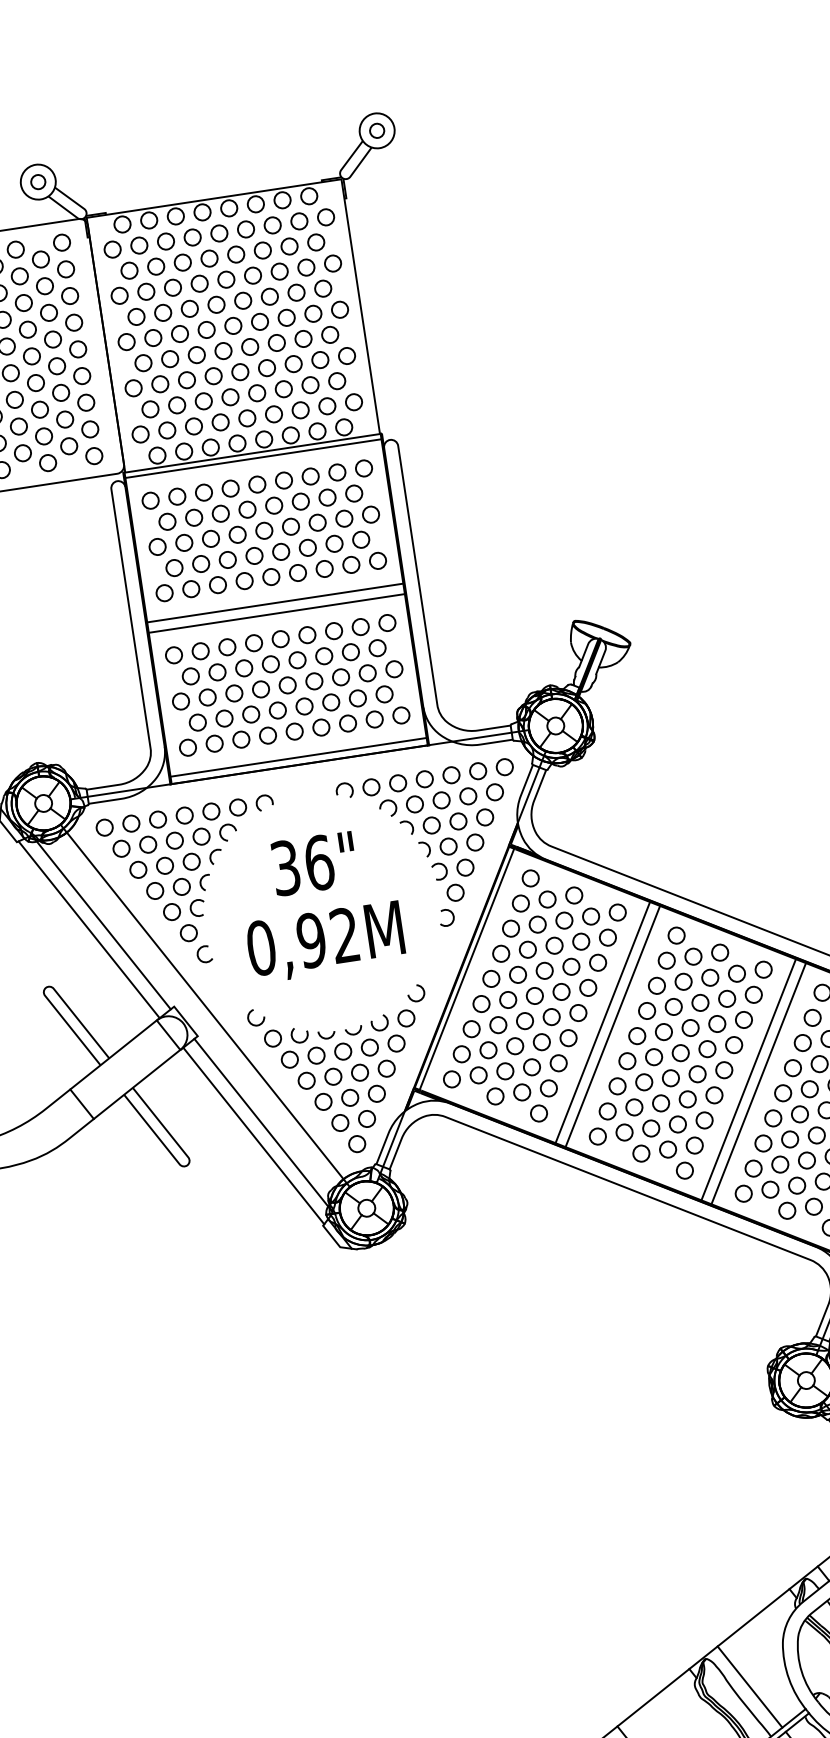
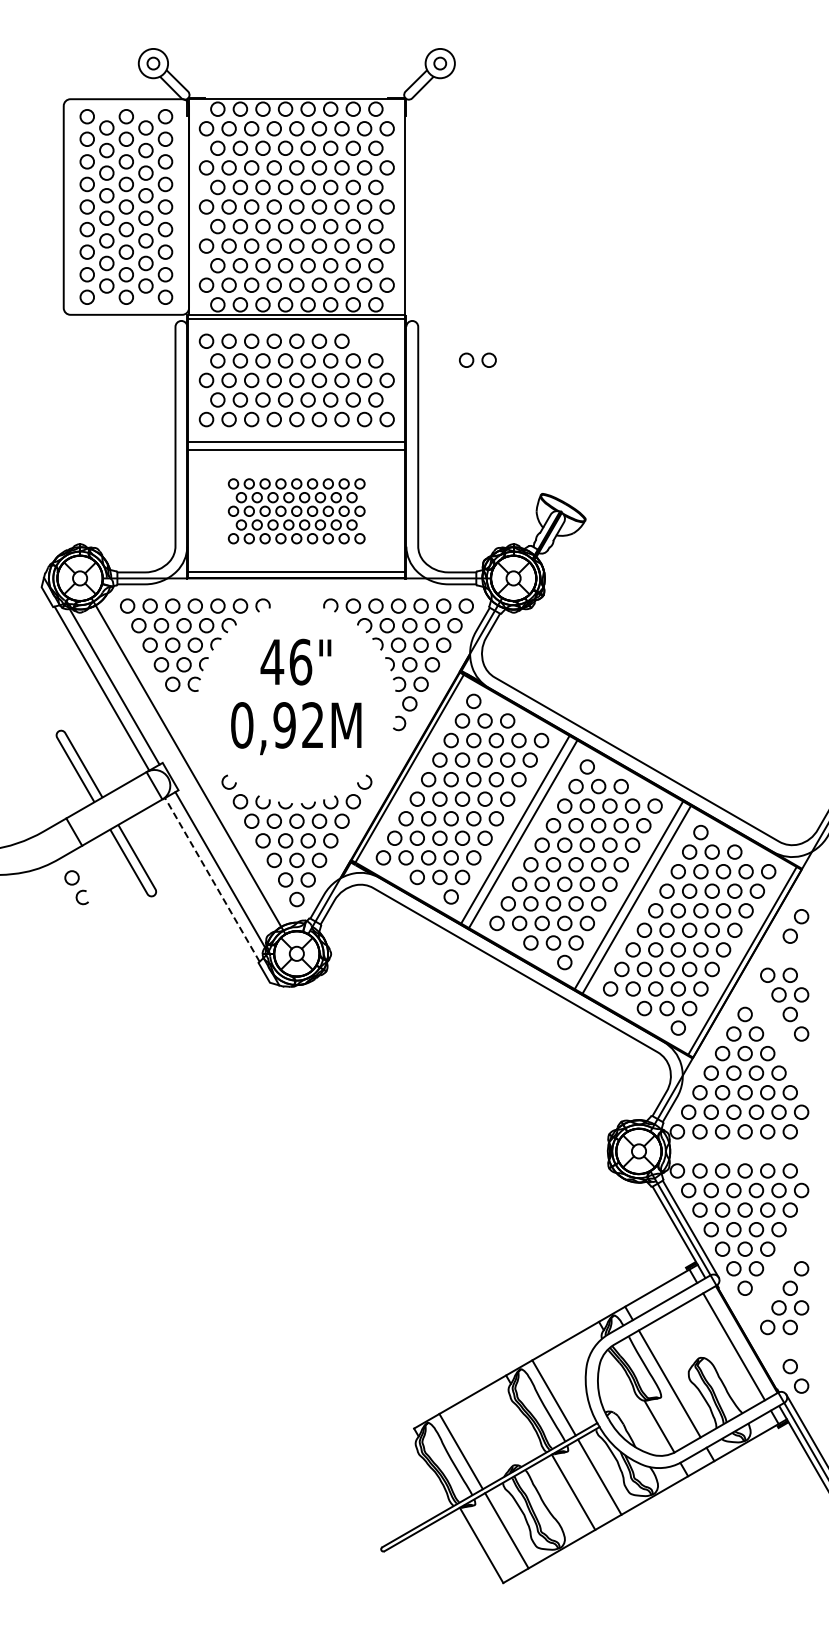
part: (350, 469) -> (477, 359), moved
part: (287, 685) -> (296, 511), size x0.7
text: (285, 867) -> (272, 661), 36" -> 46"
part: (195, 943) -> (76, 887), moved
line: (253, 1135) -> (212, 879), solid -> dashed

